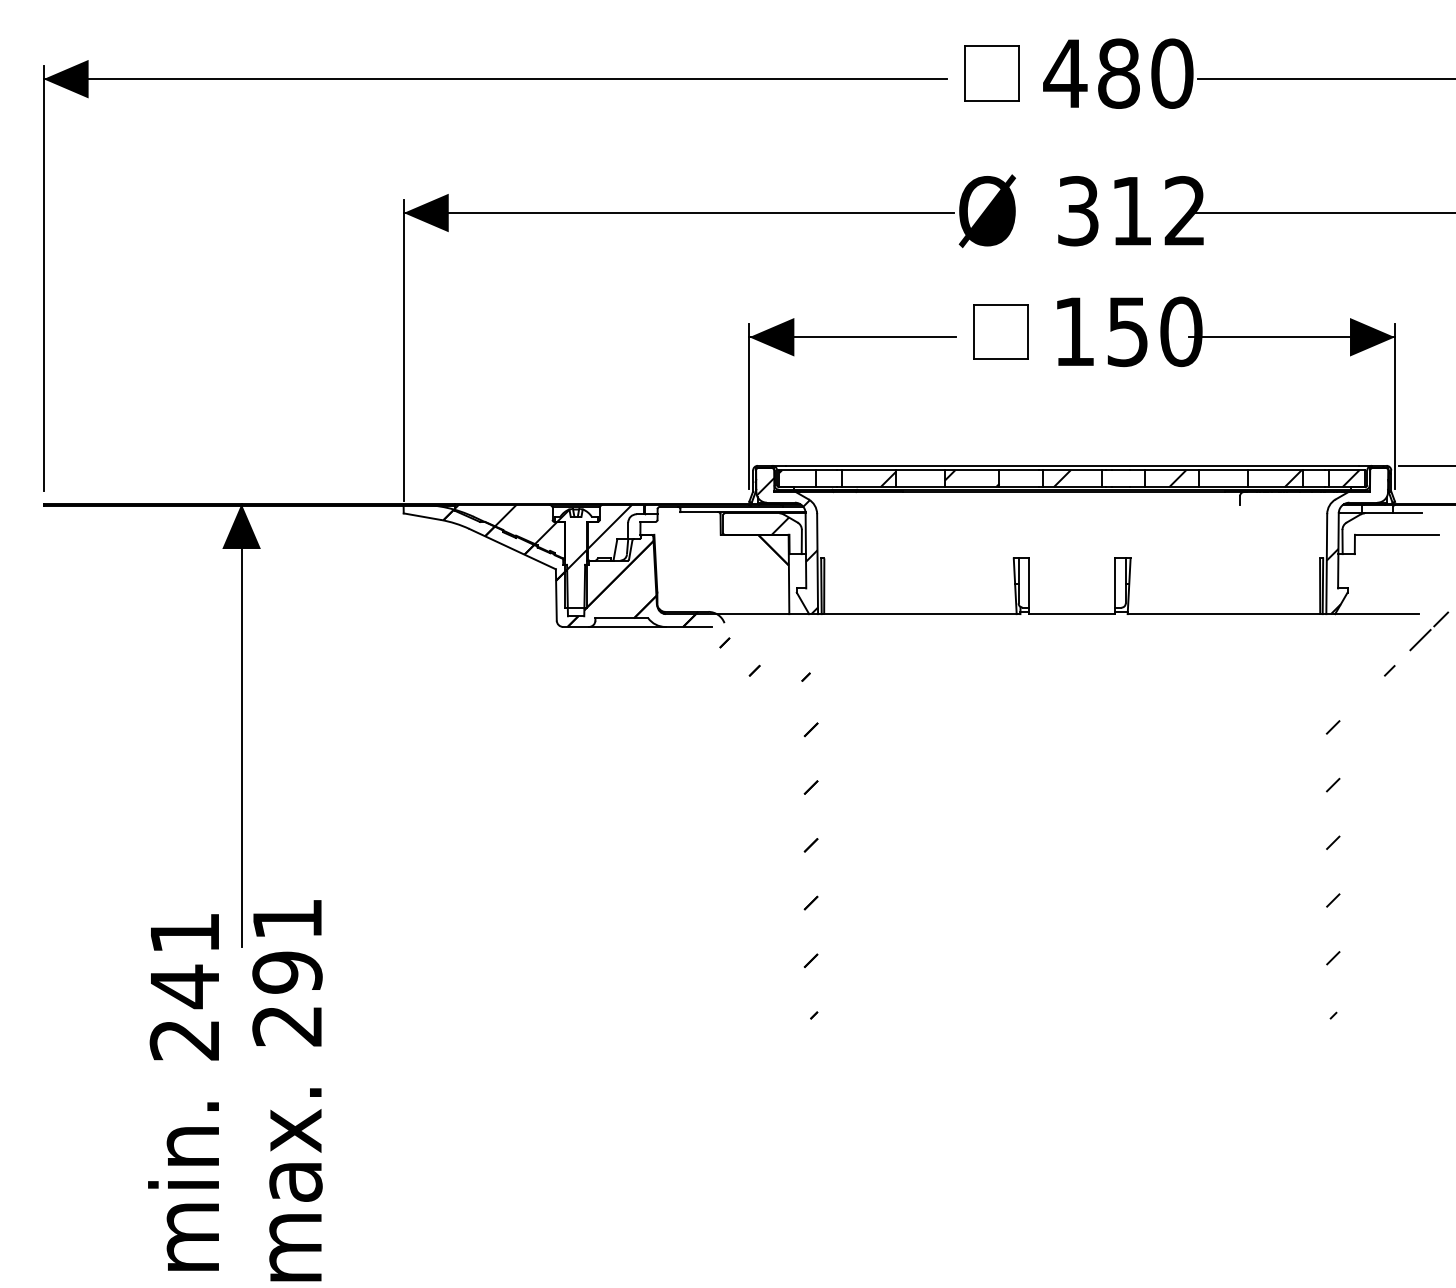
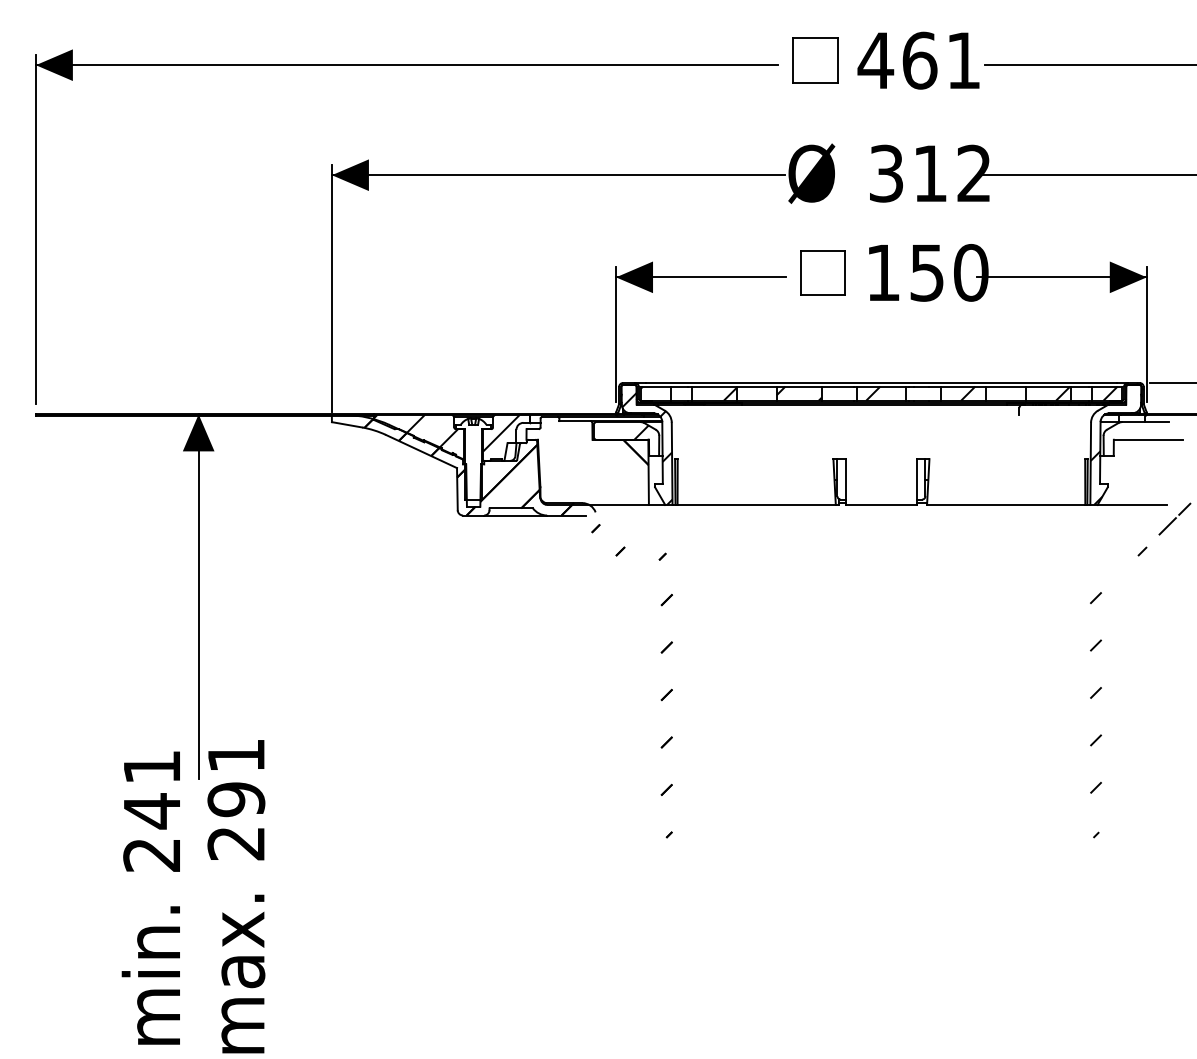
text: (1145, 73) -> (941, 60), 480 -> 461
hatch: (572, 540) -> (470, 444), removed

